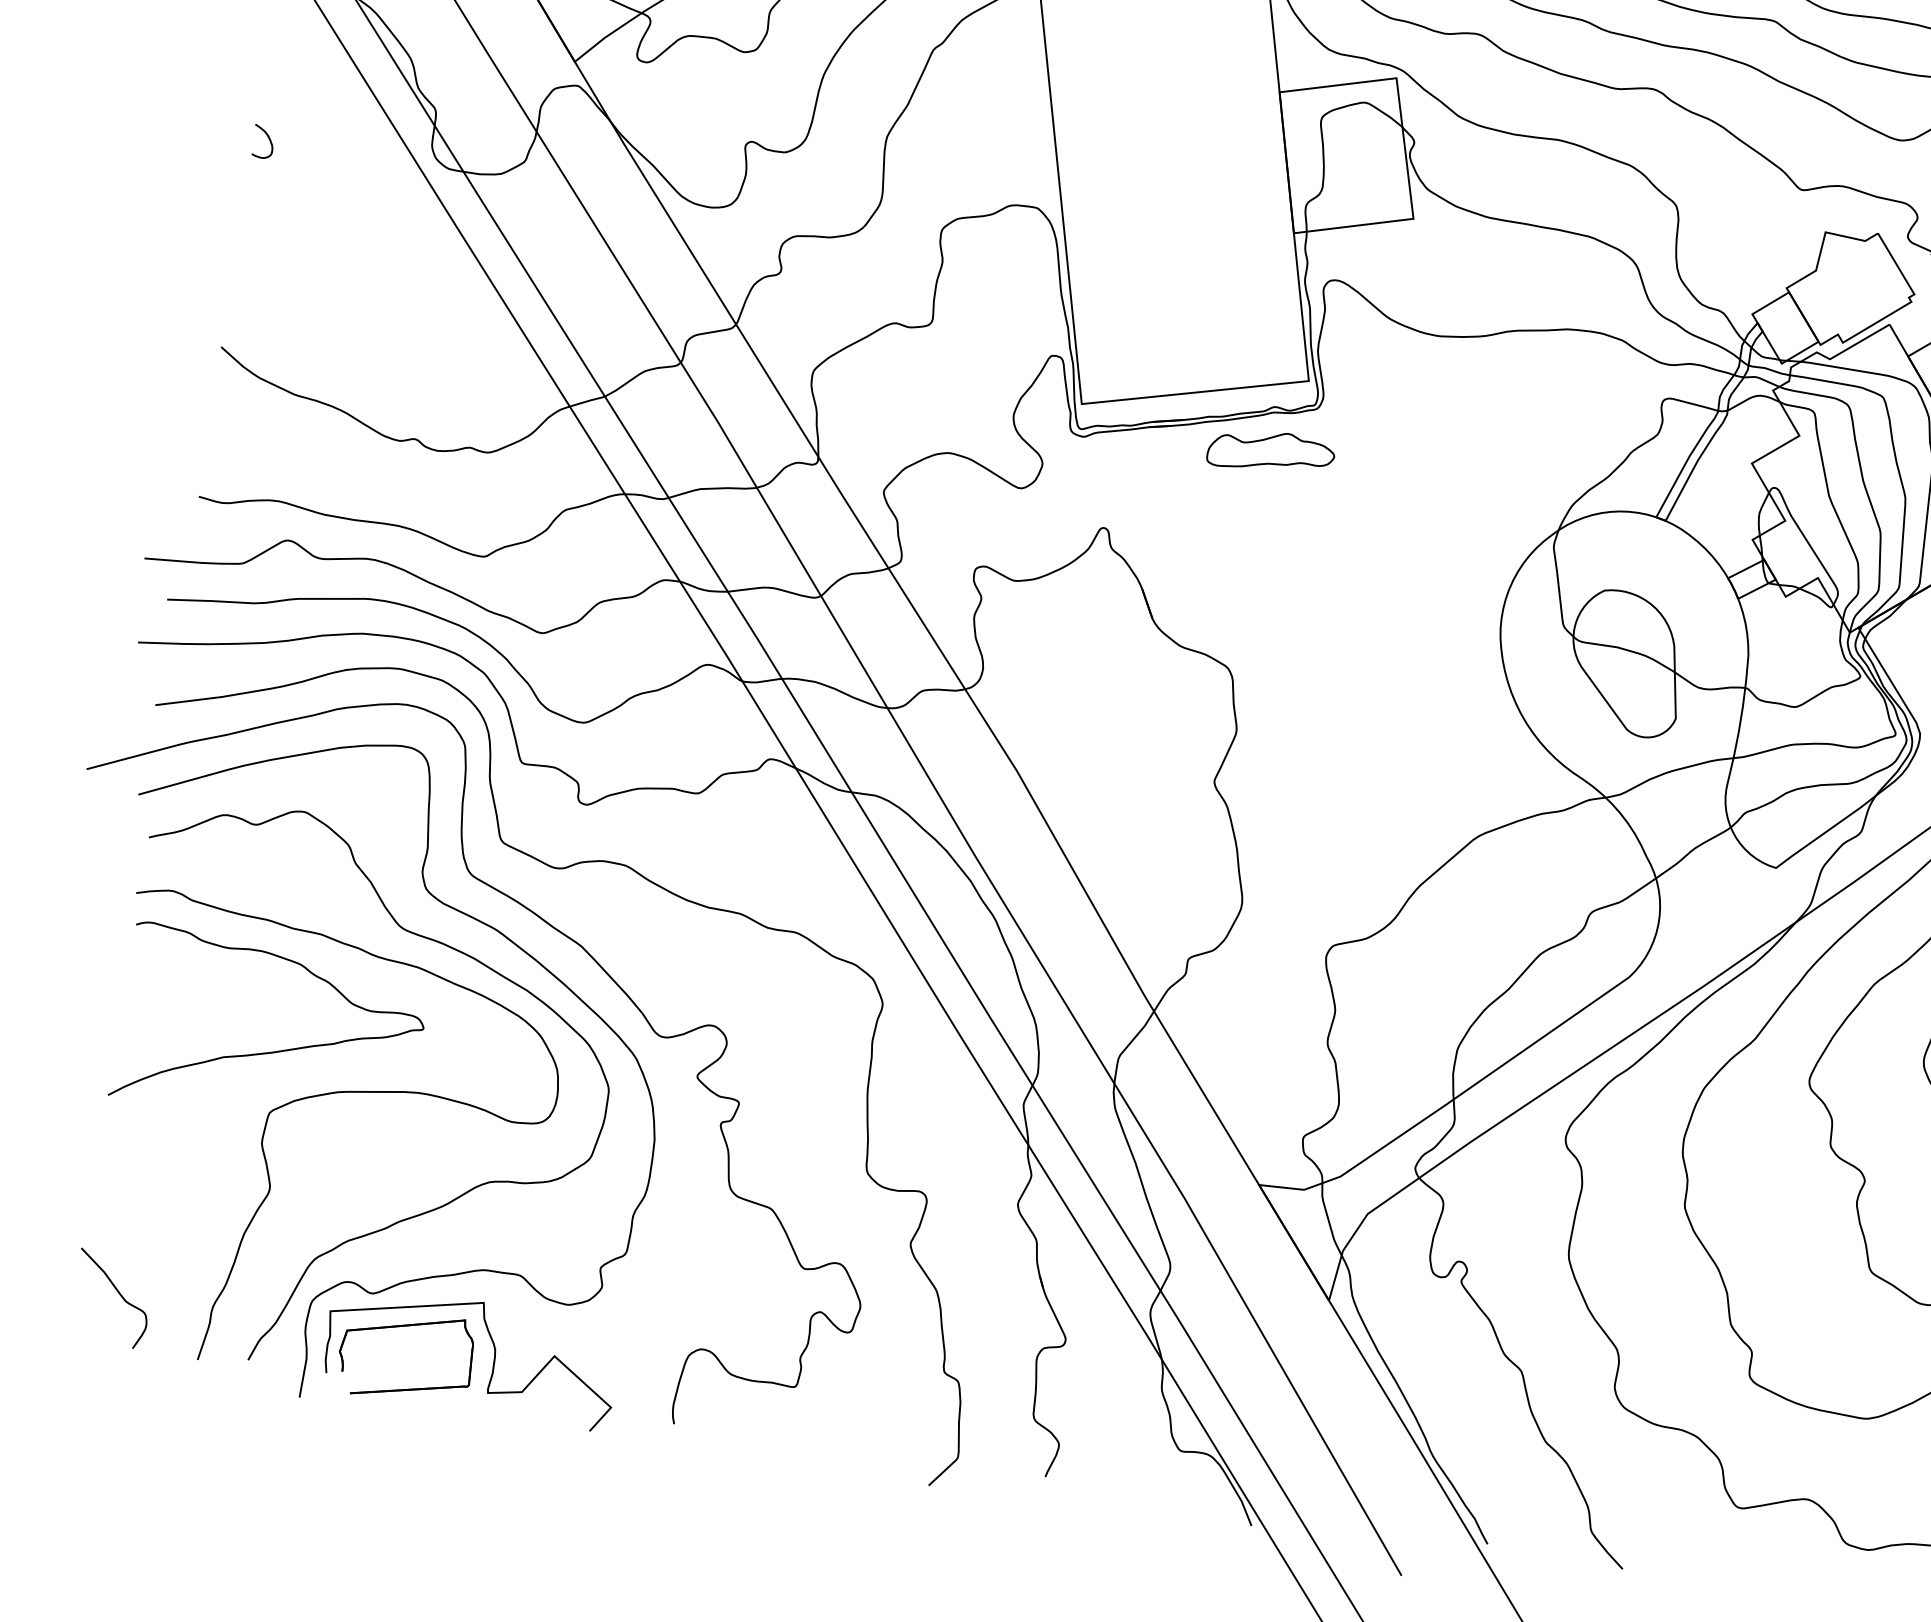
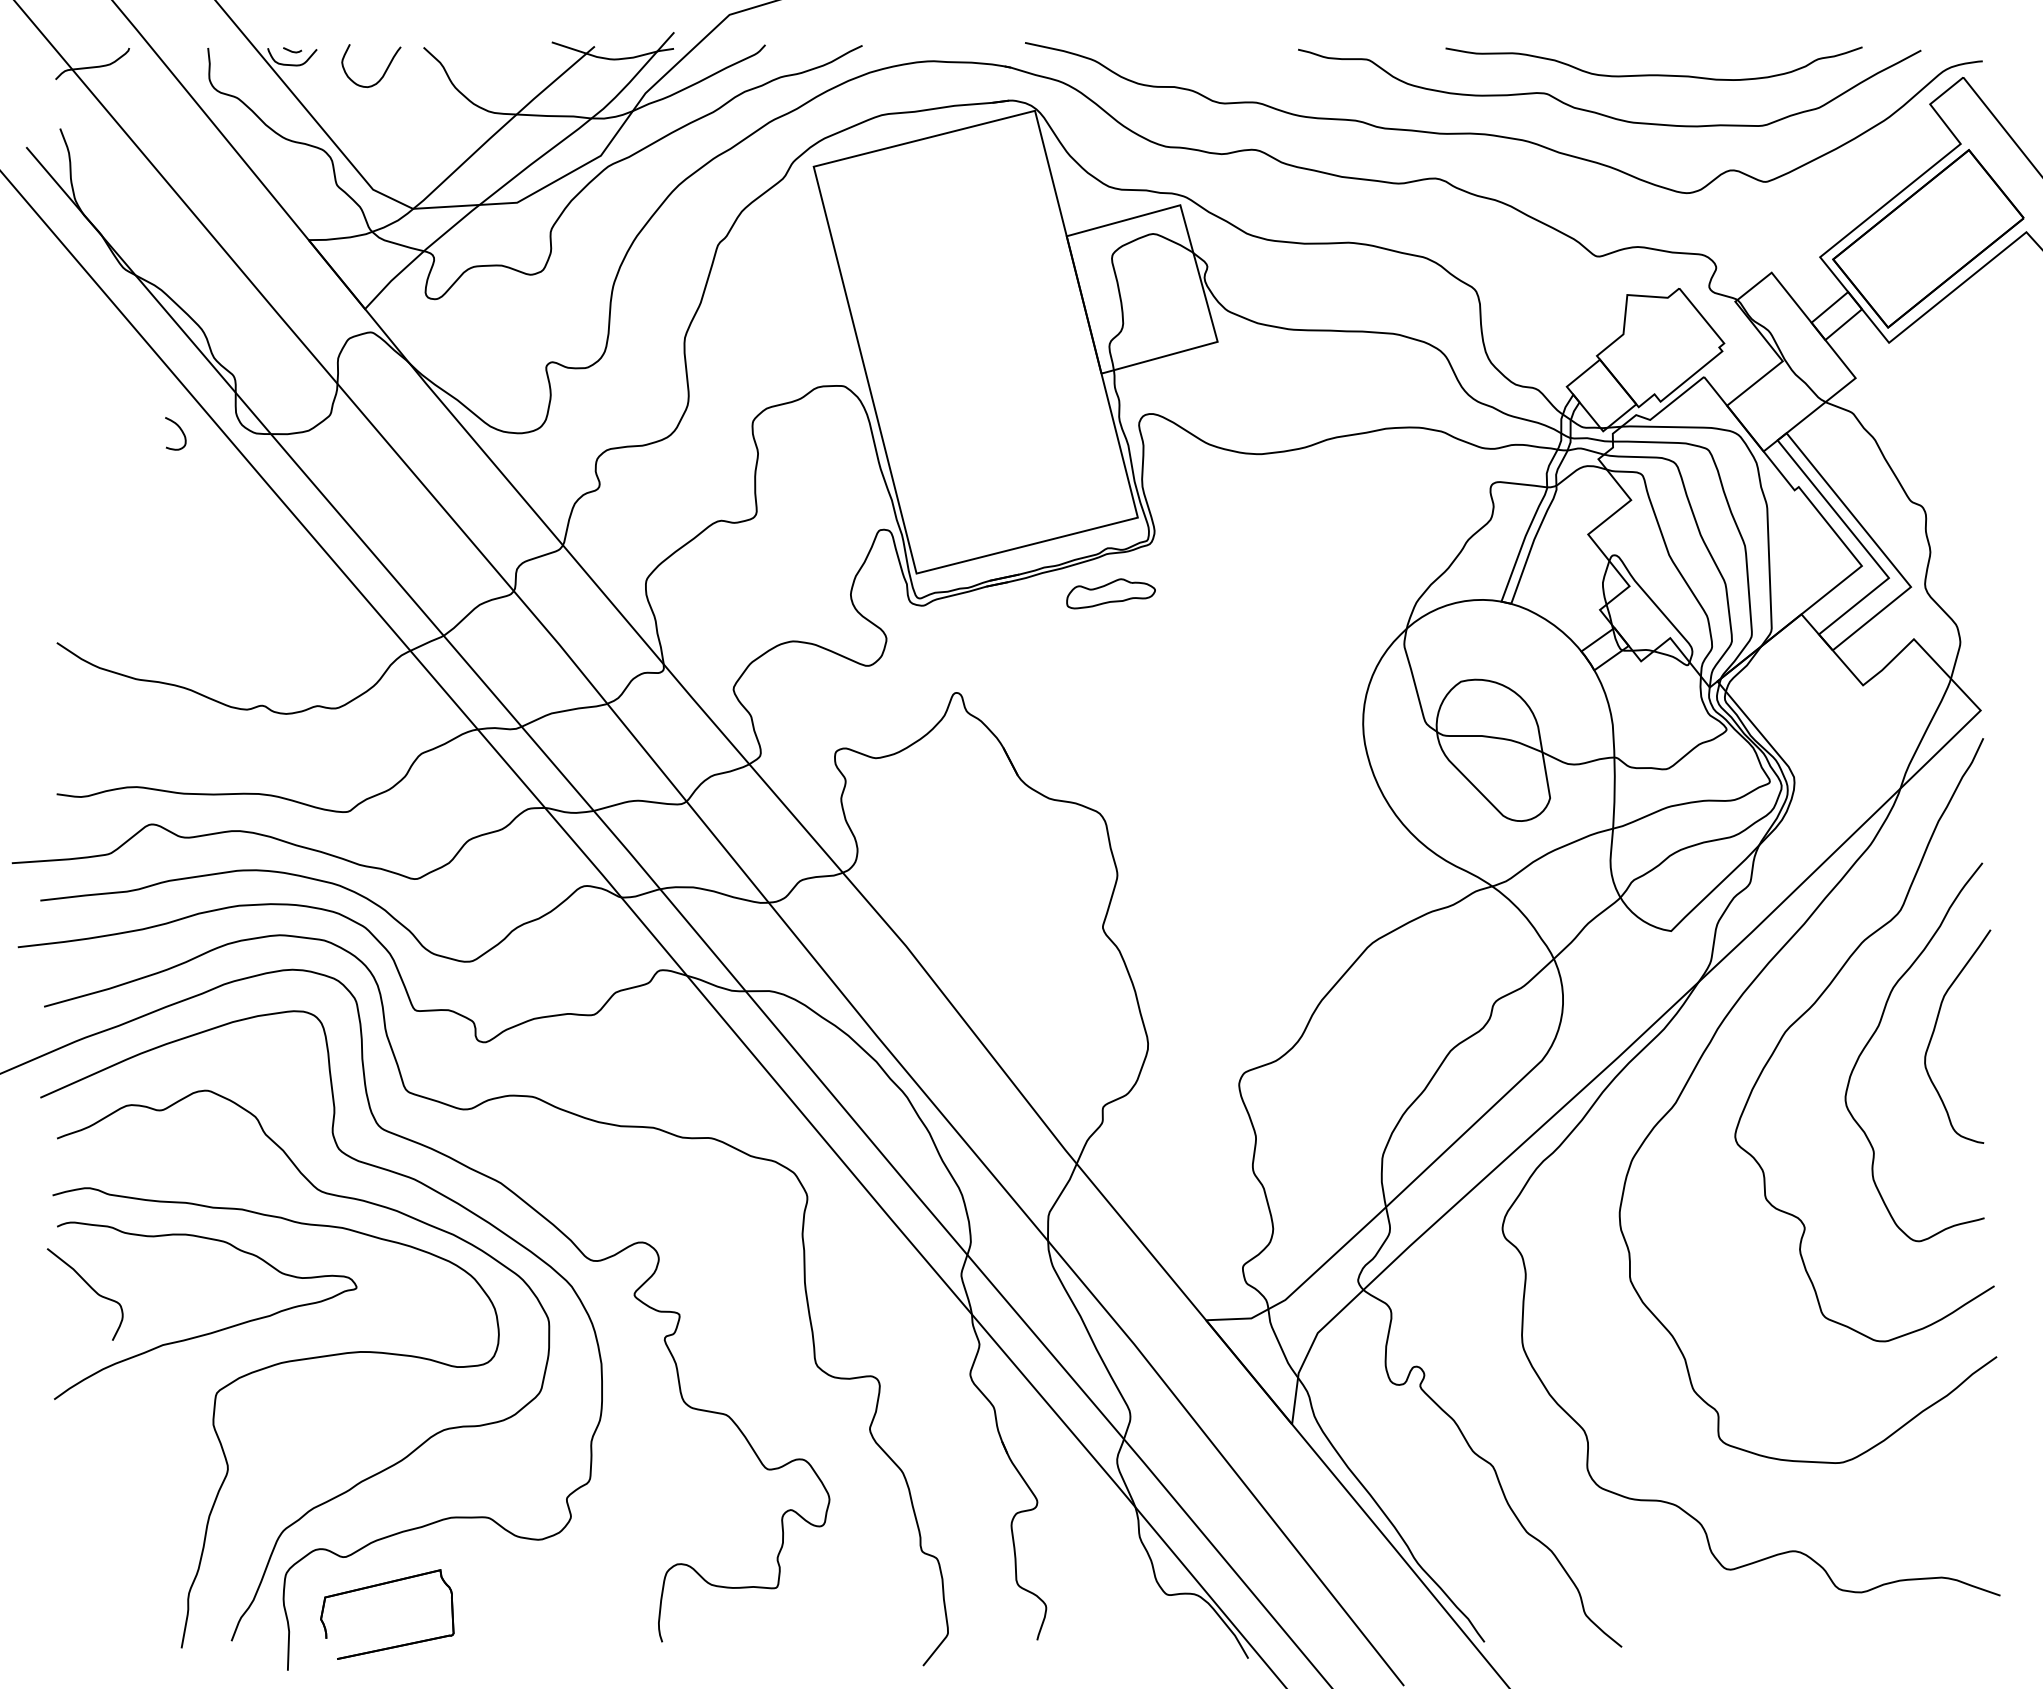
curve: (268, 139) -> (180, 430), moved
part: (1270, 452) -> (1110, 593), size x0.7
curve: (118, 1293) -> (90, 1288), moved
curve: (493, 1360) -> (474, 1605), removed

